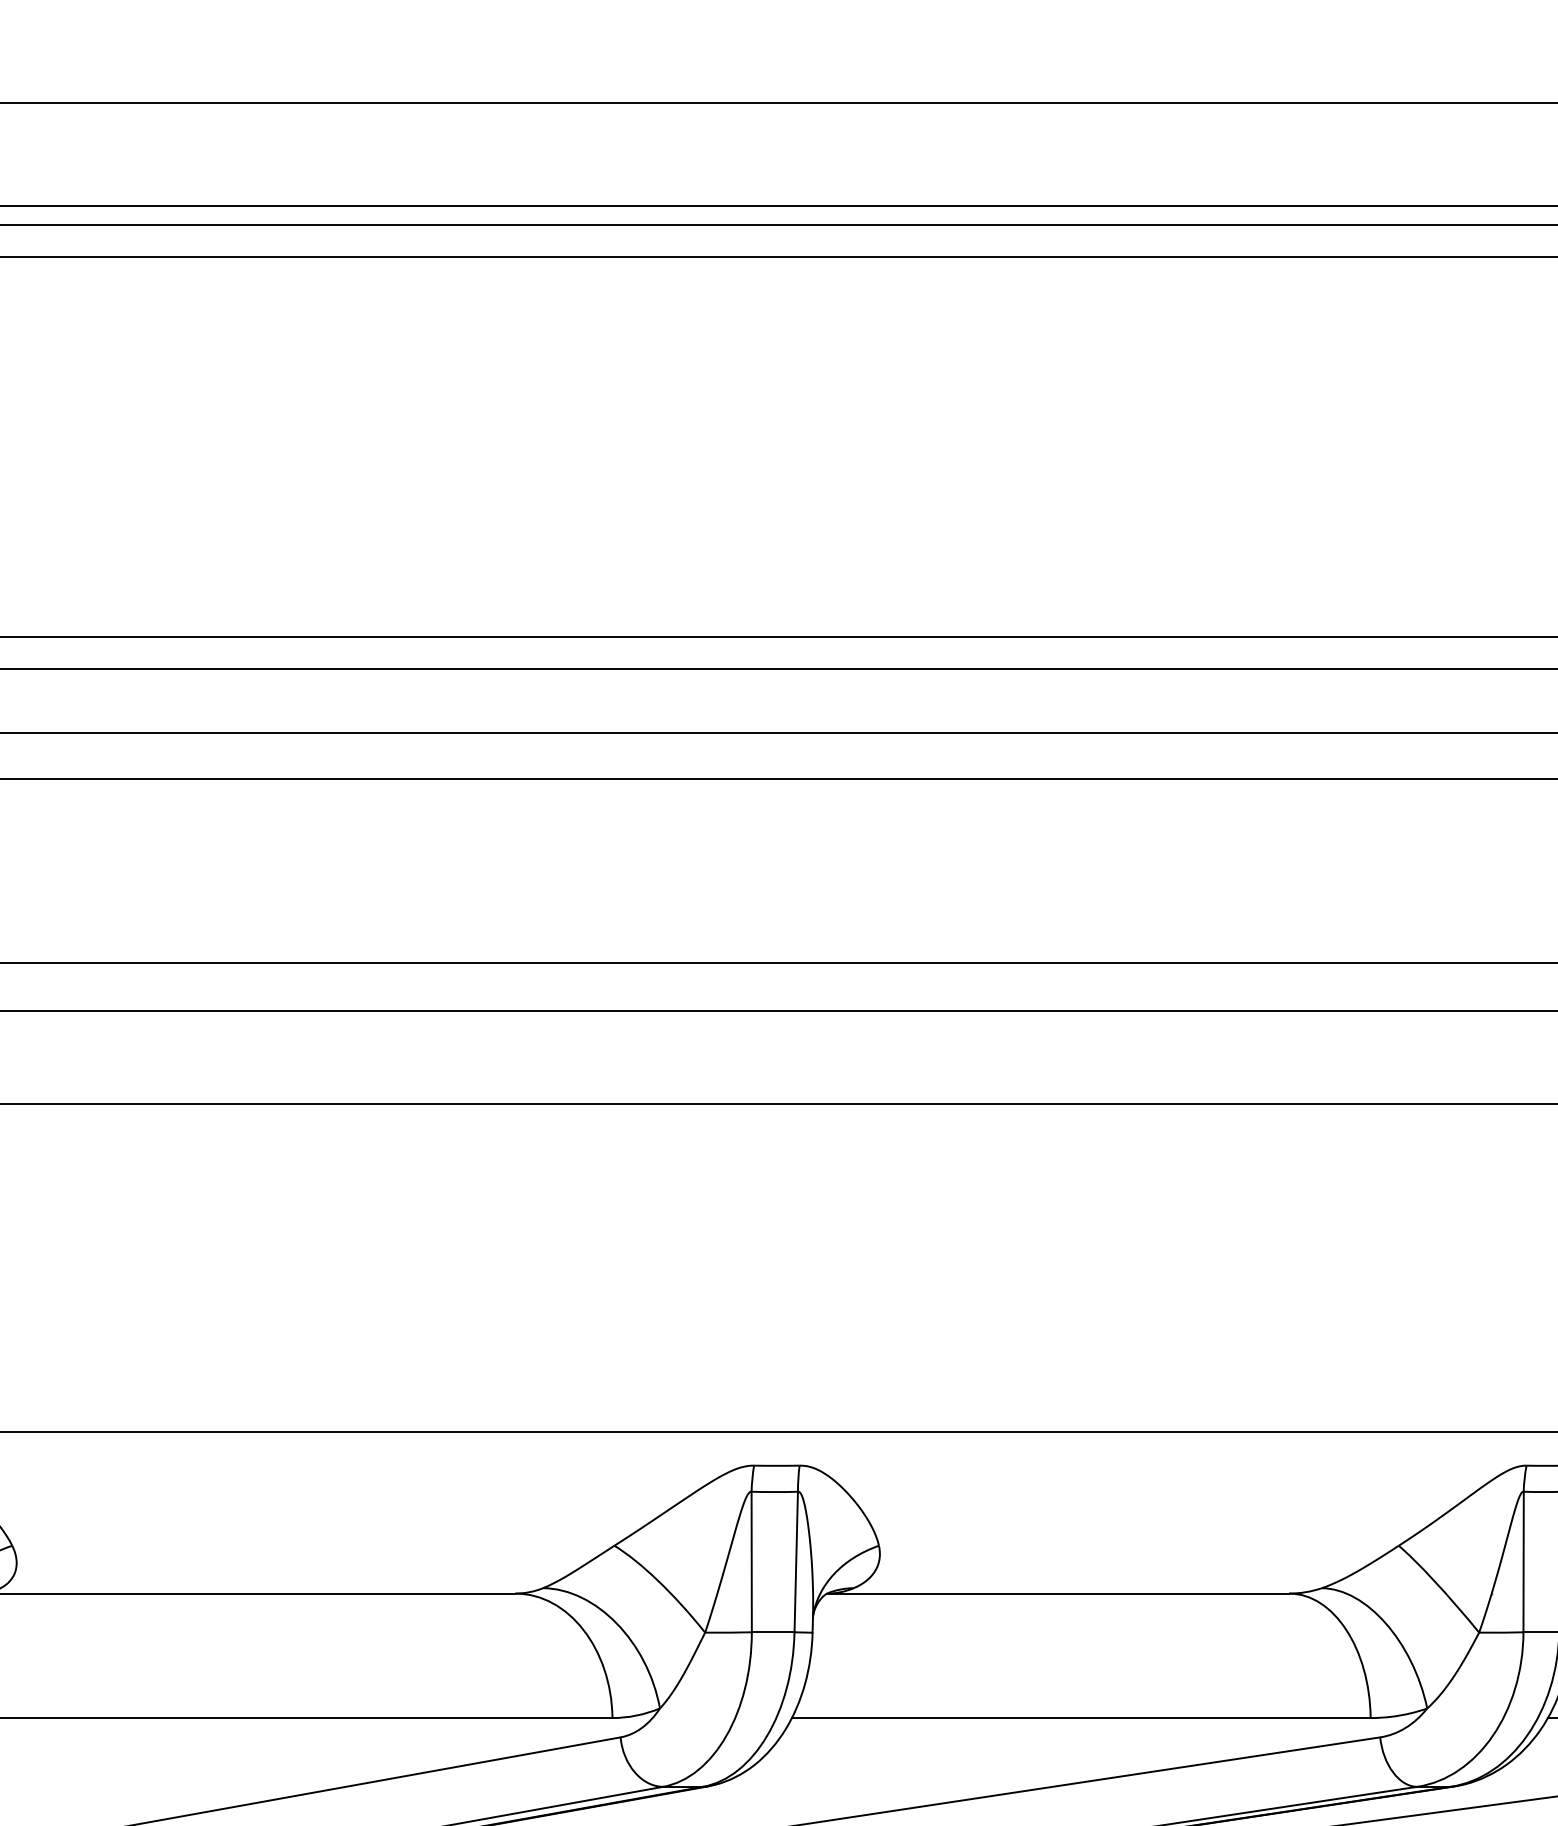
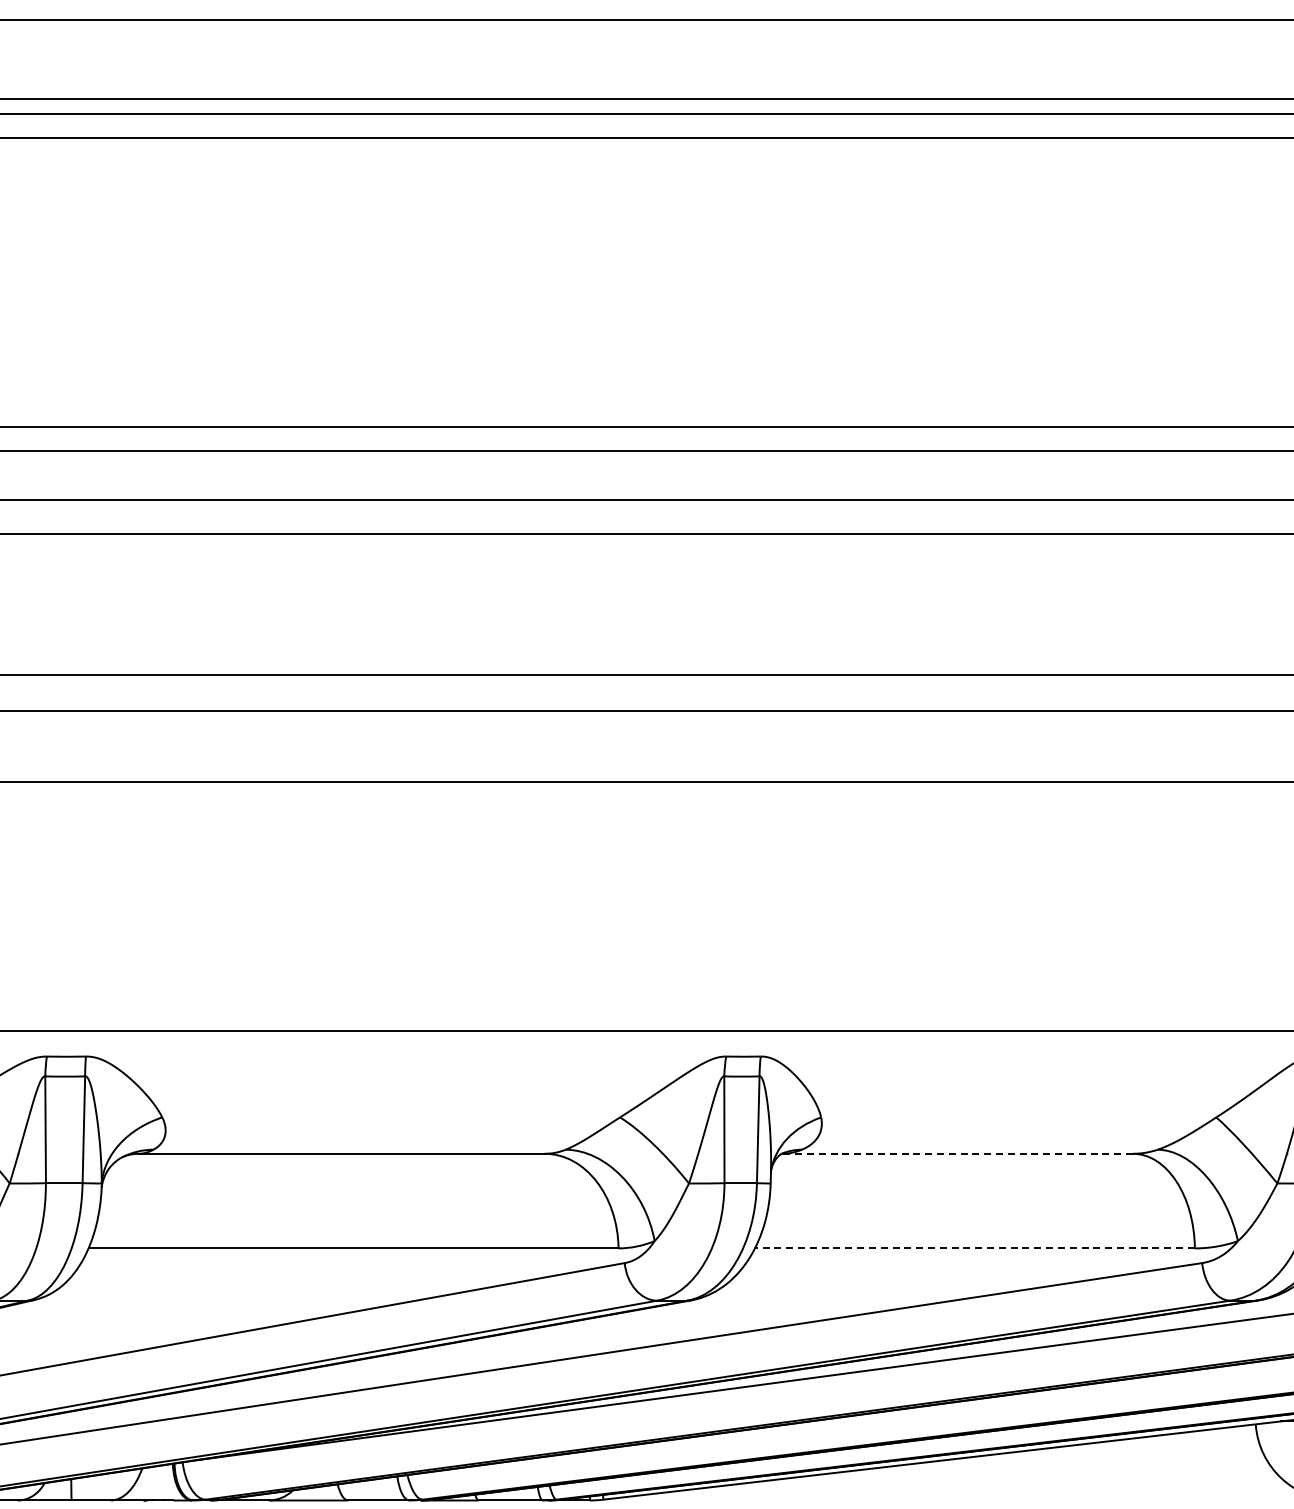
line: (1058, 1593) -> (957, 1153), solid -> dashed
line: (1080, 1718) -> (974, 1248), solid -> dashed

